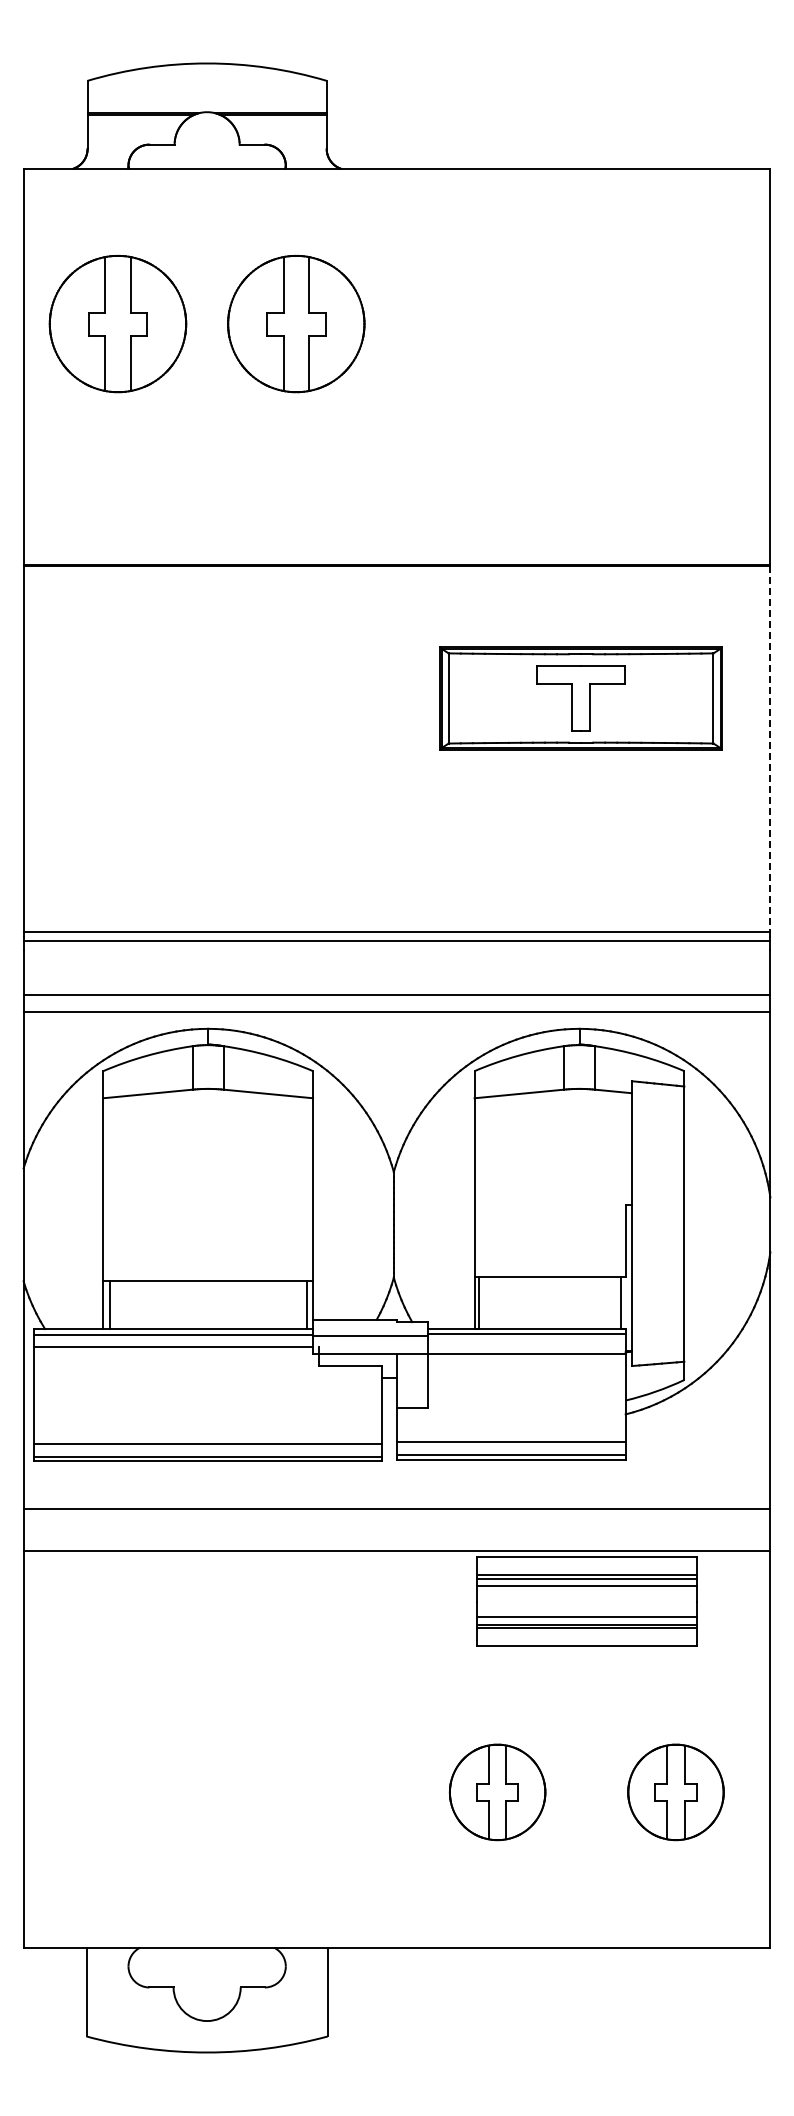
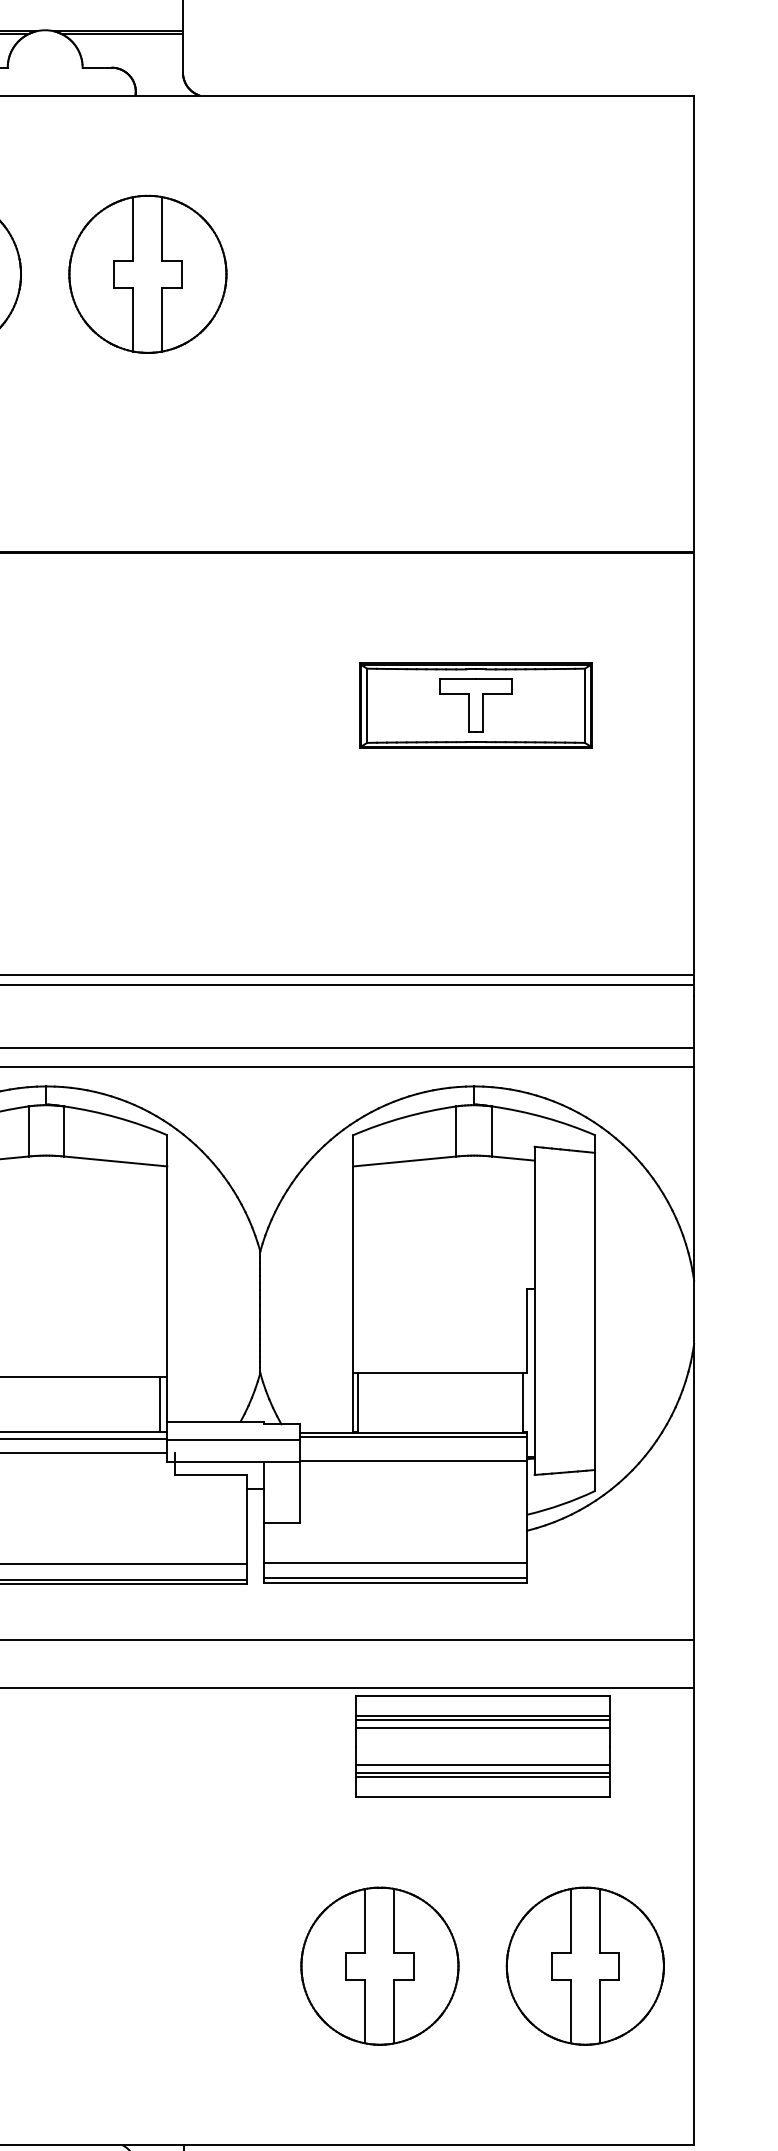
part: (580, 698) -> (475, 705), size x0.71
line: (770, 749) -> (694, 764), dashed -> solid
part: (497, 1792) -> (379, 1966), size x1.43
part: (675, 1792) -> (584, 1966), size x1.43

